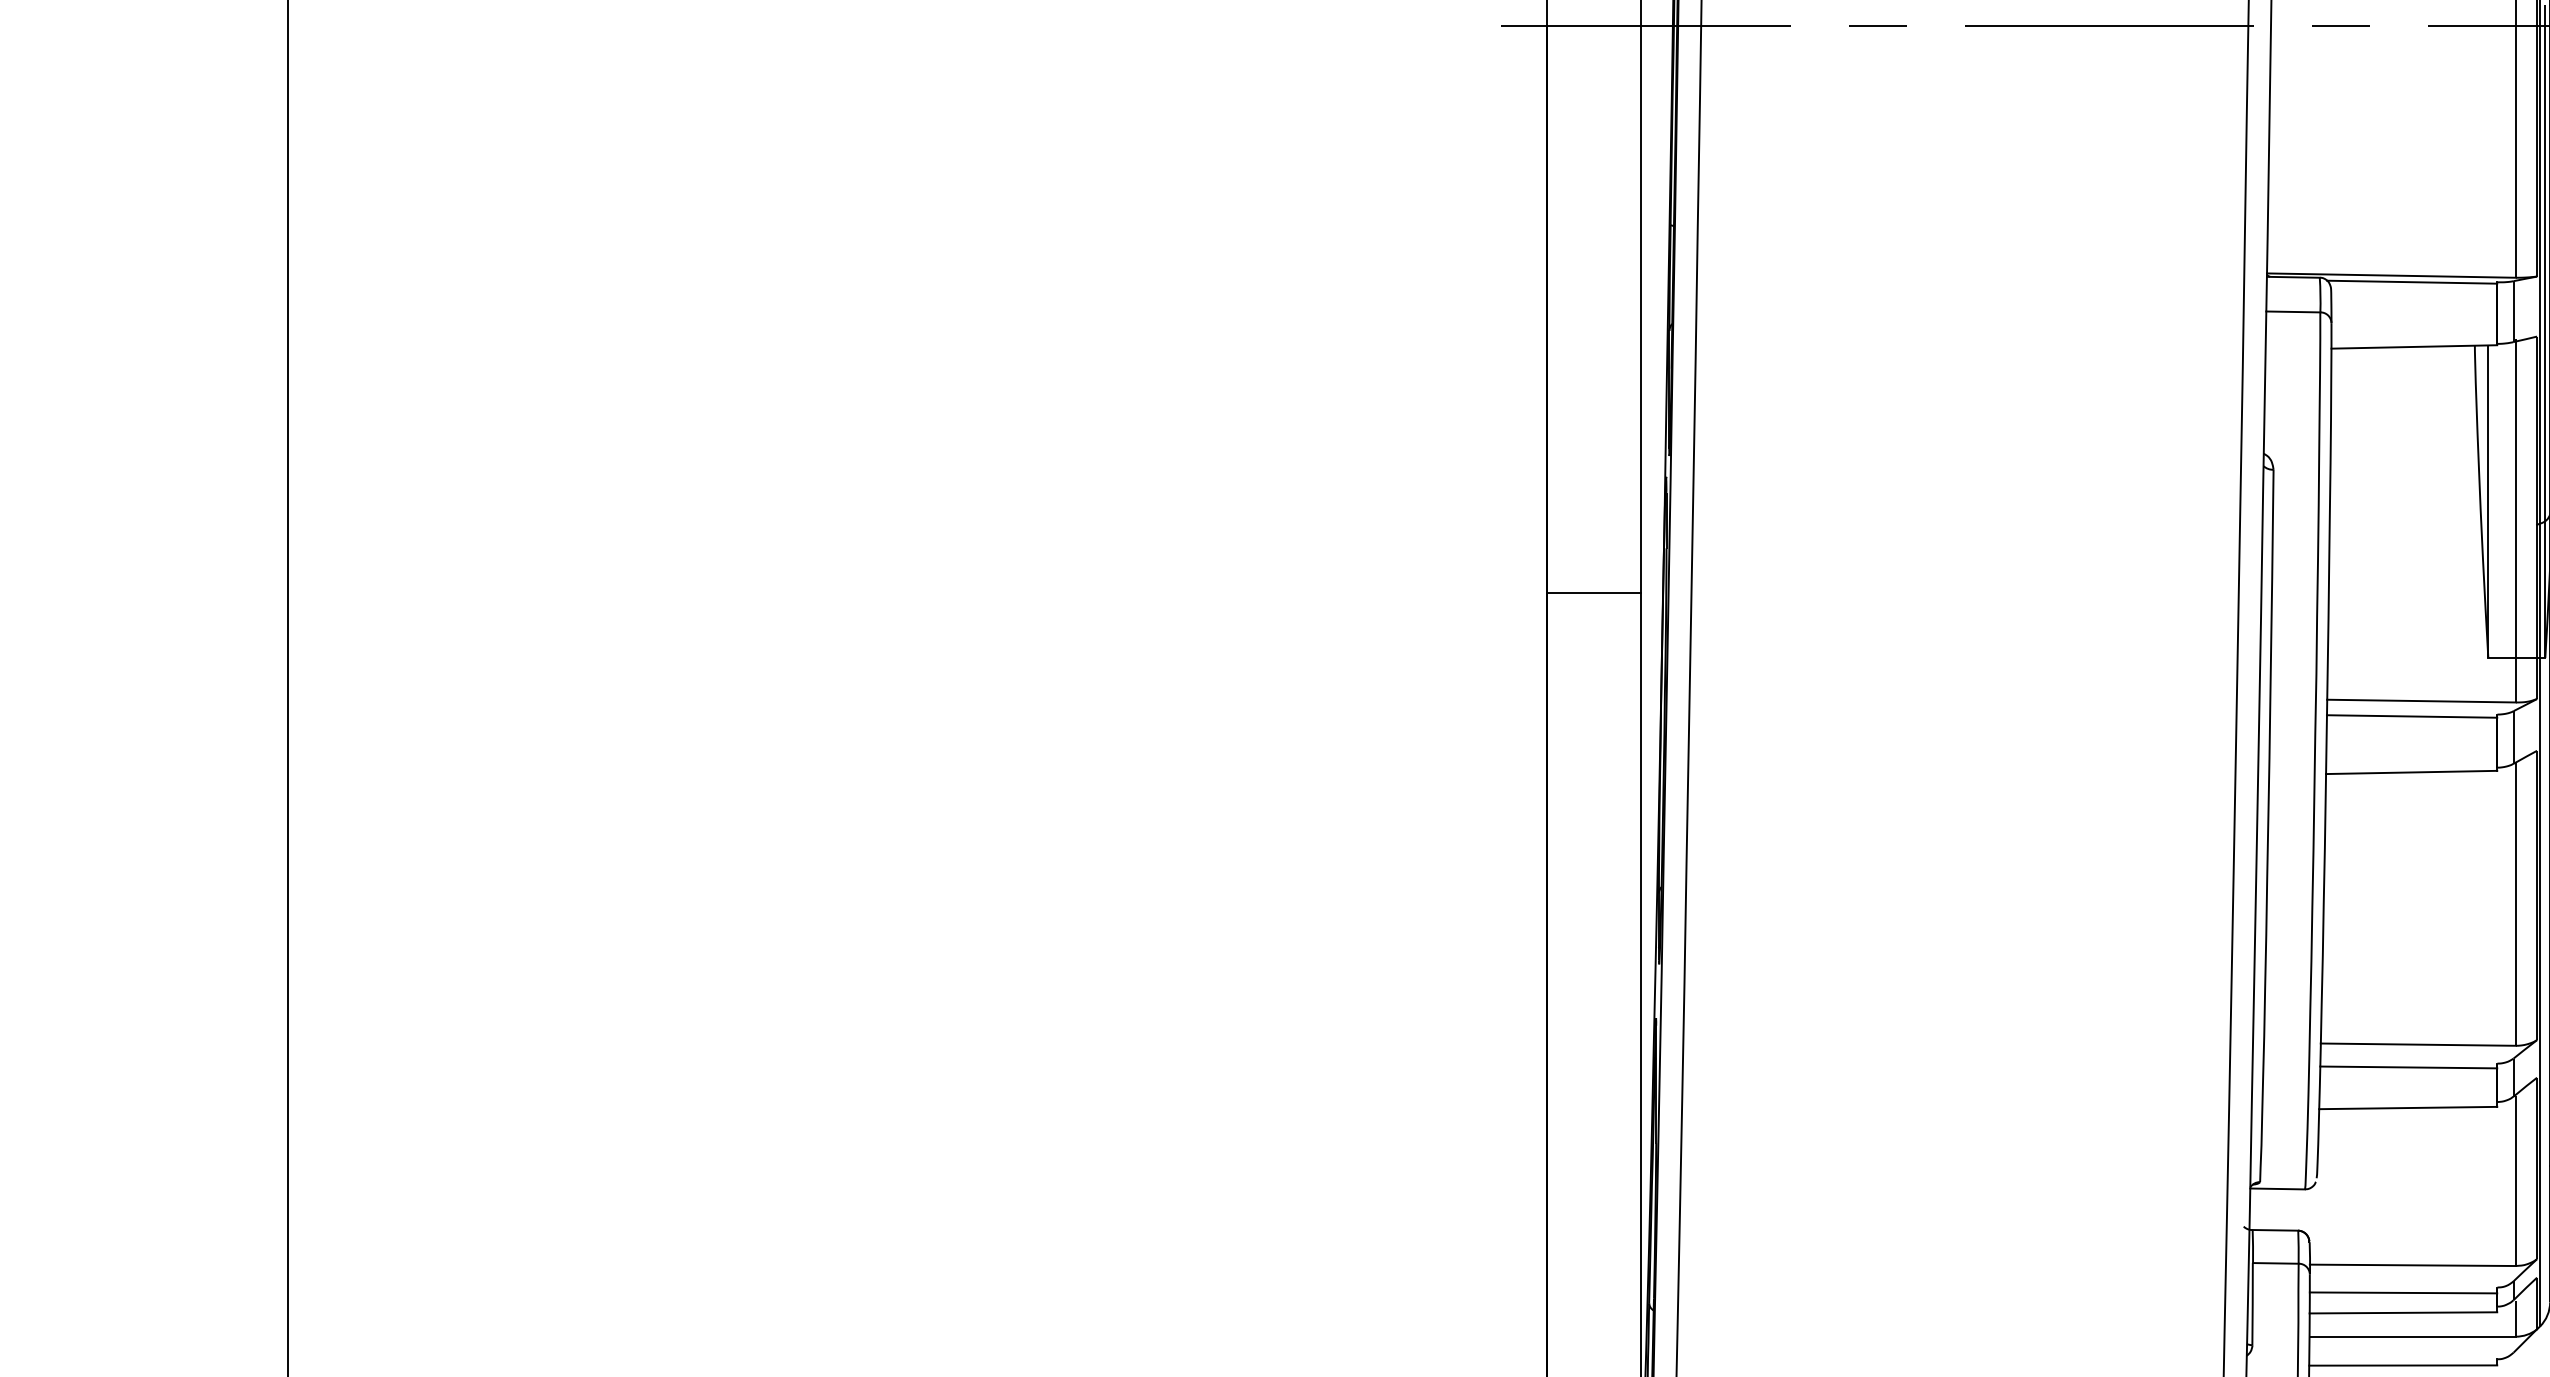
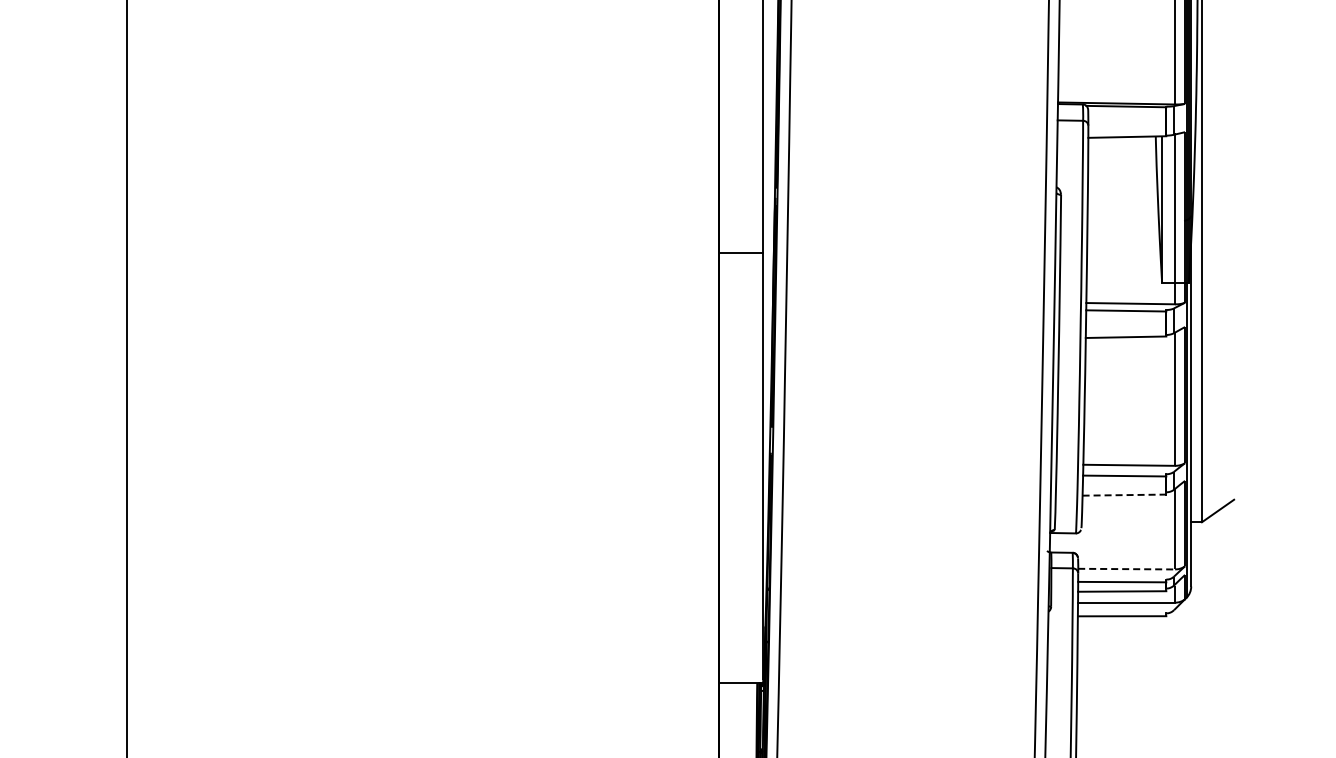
line: (2408, 1108) -> (1124, 495), solid -> dashed
line: (2414, 1266) -> (1127, 569), solid -> dashed

